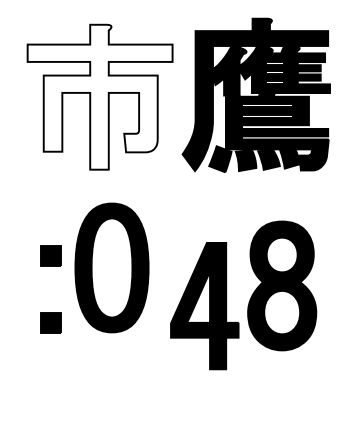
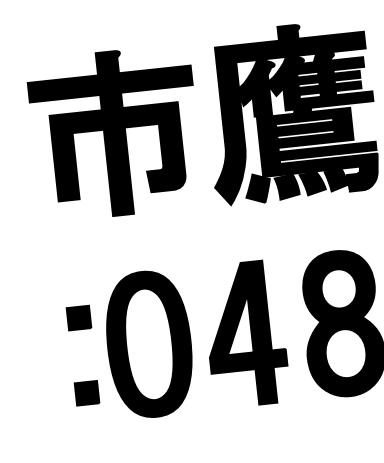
fill: (99, 96) -> (114, 132), added
part: (111, 267) -> (148, 343), moved
part: (204, 306) -> (245, 334), moved

